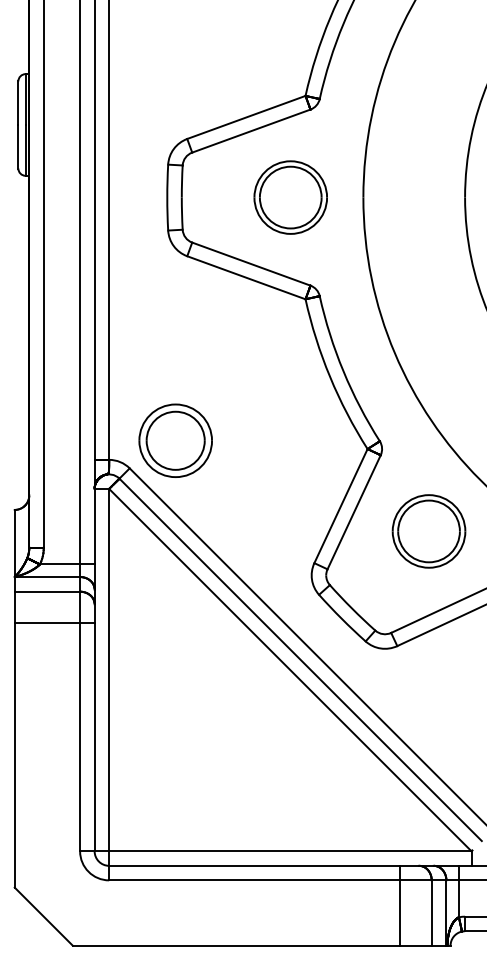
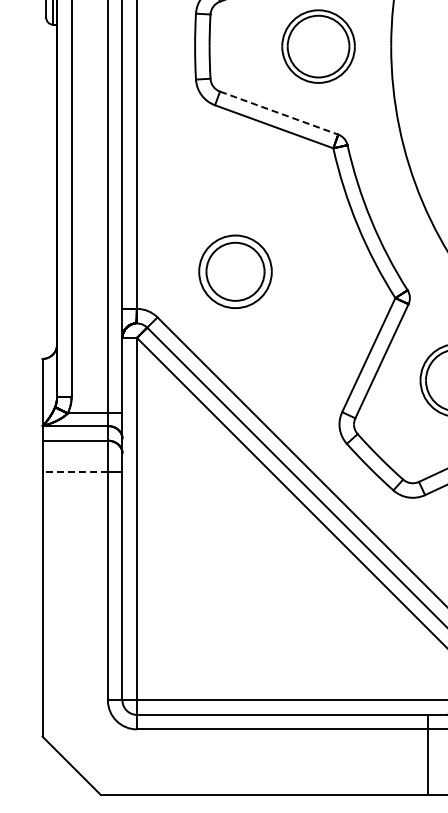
line: (251, 264) -> (279, 113), solid -> dashed
part: (175, 440) -> (235, 271), moved
line: (47, 623) -> (75, 472), solid -> dashed

